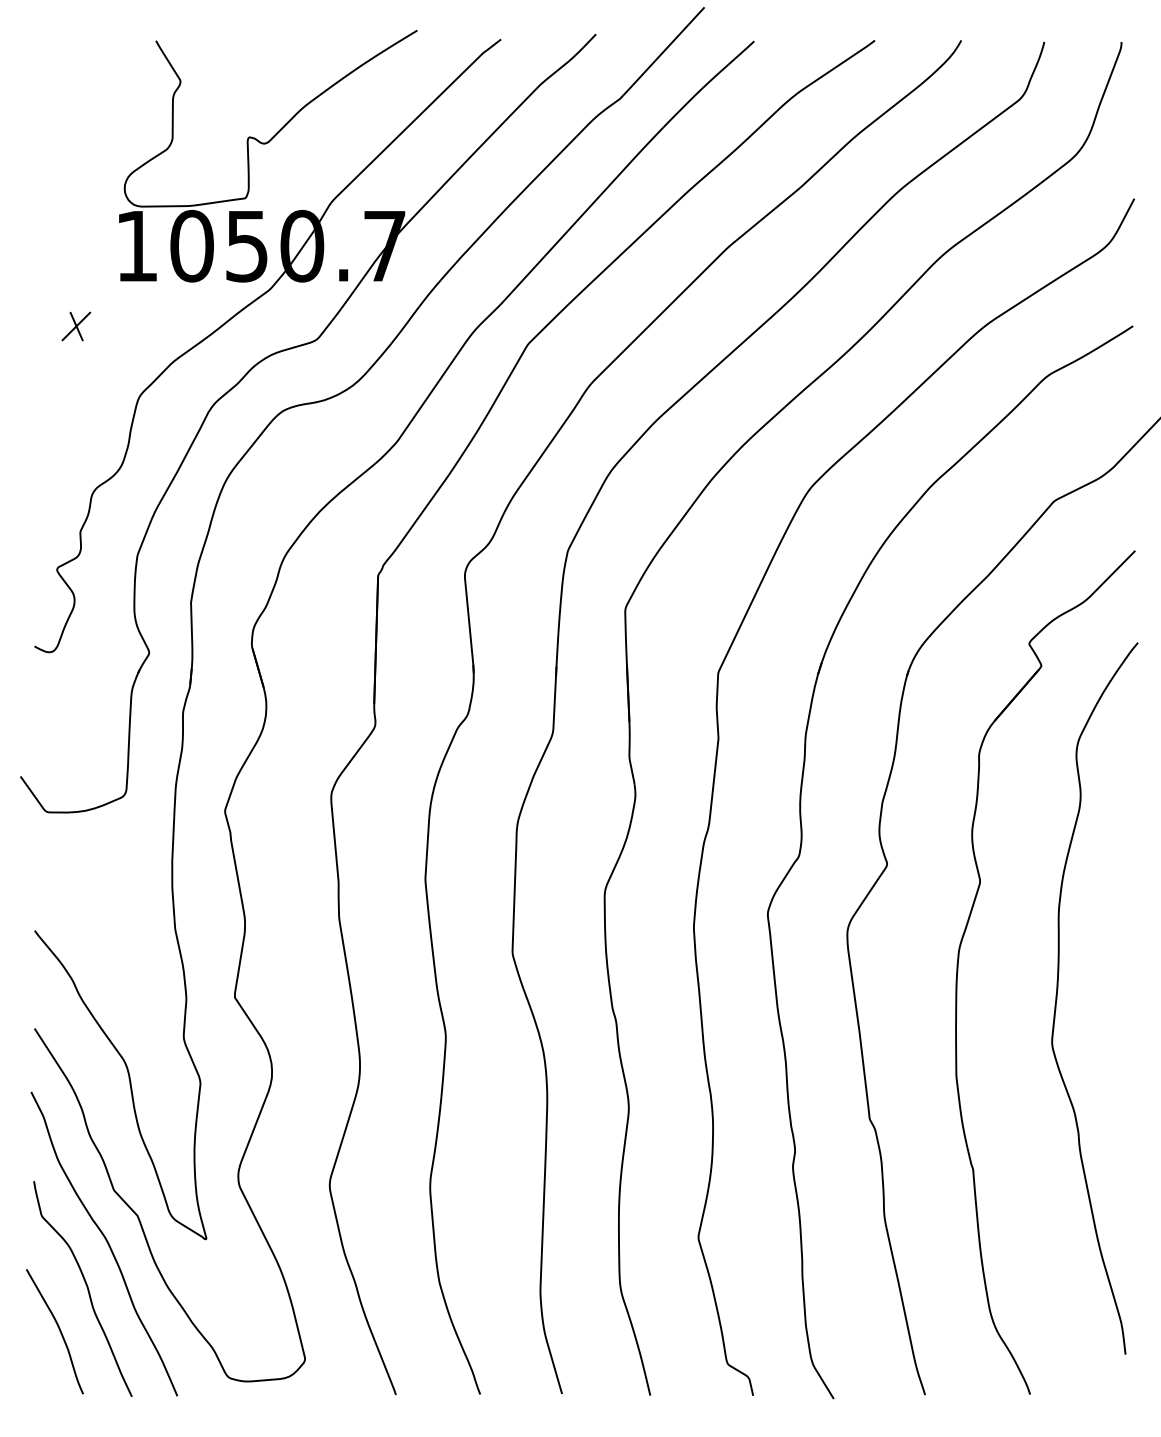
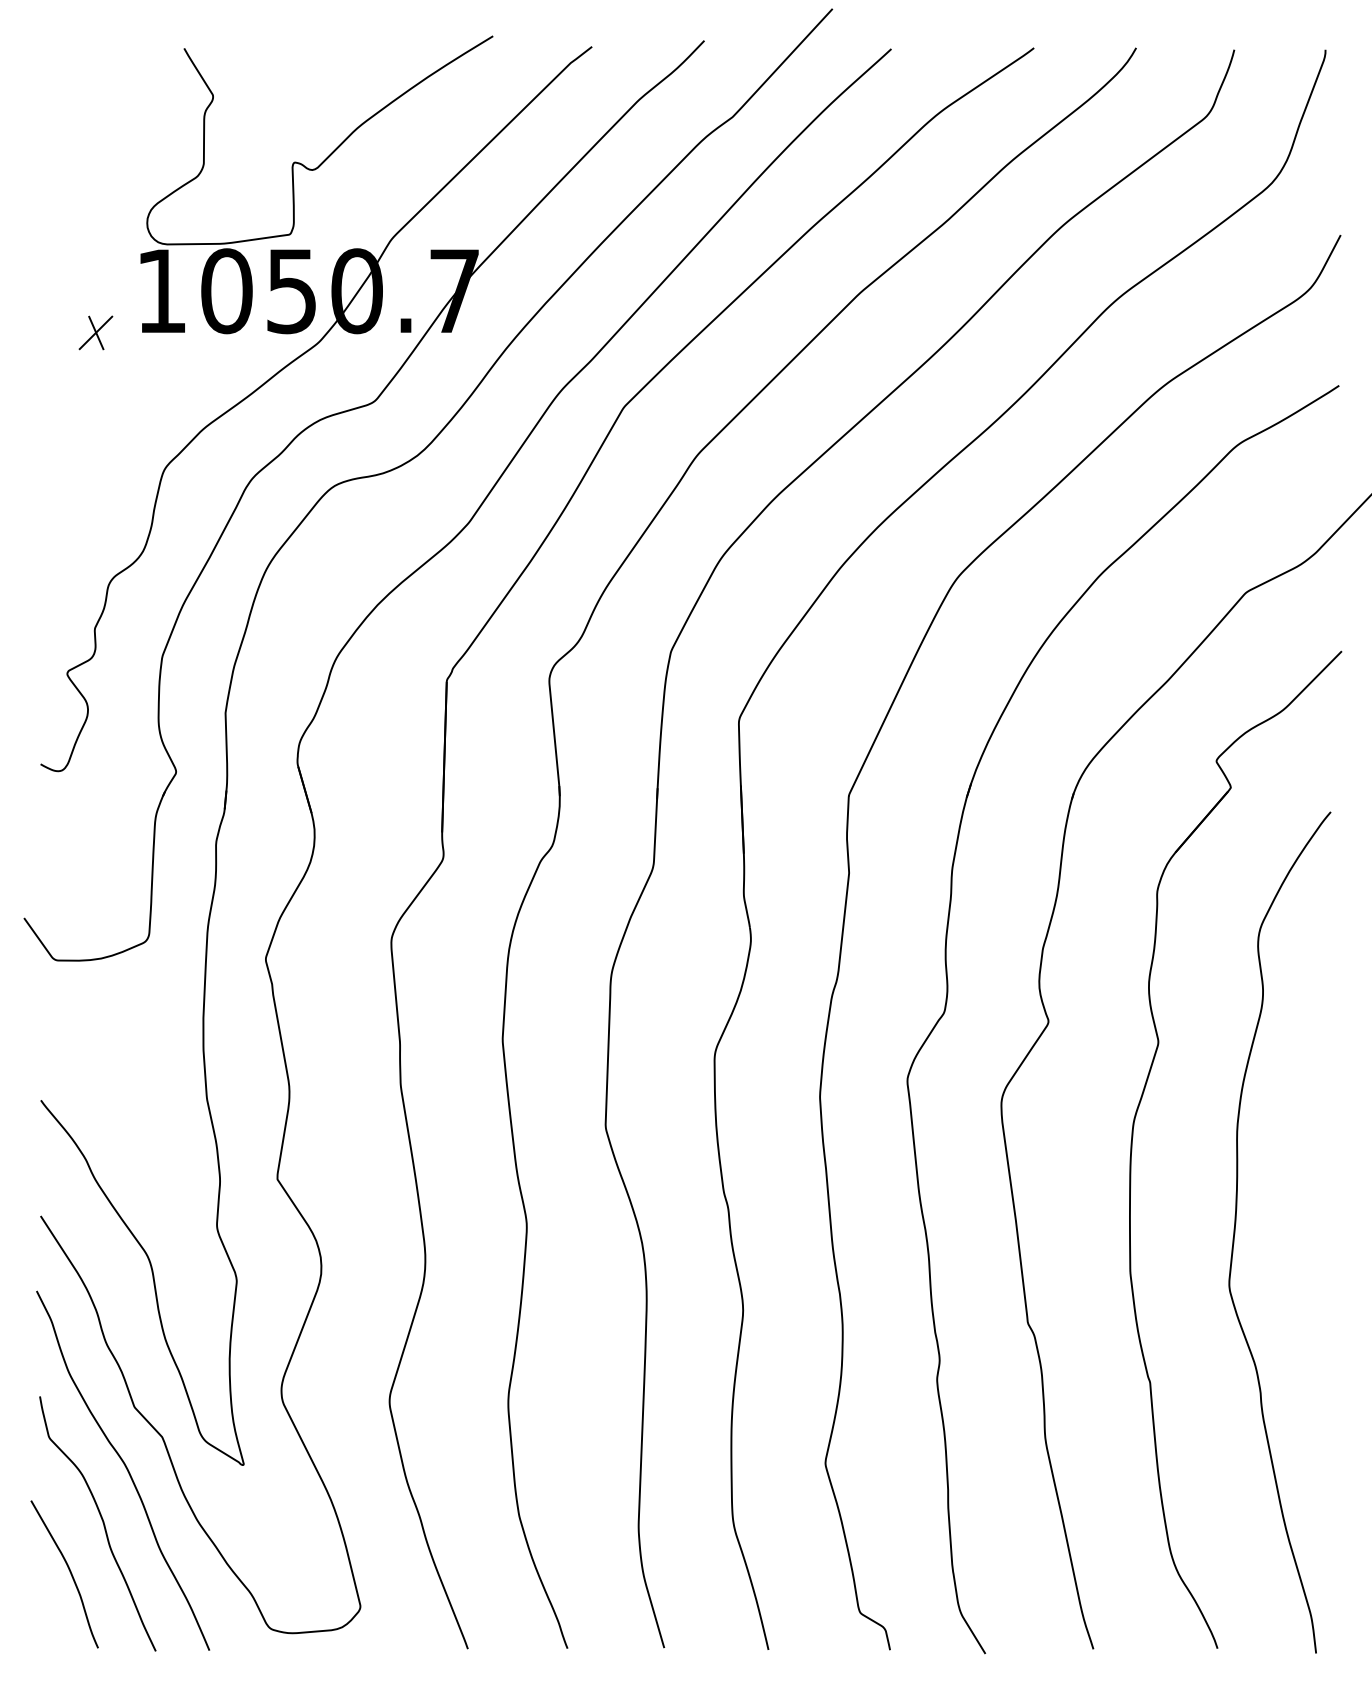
part: (76, 326) -> (96, 332), moved
curve: (1057, 998) -> (1235, 1232), moved

